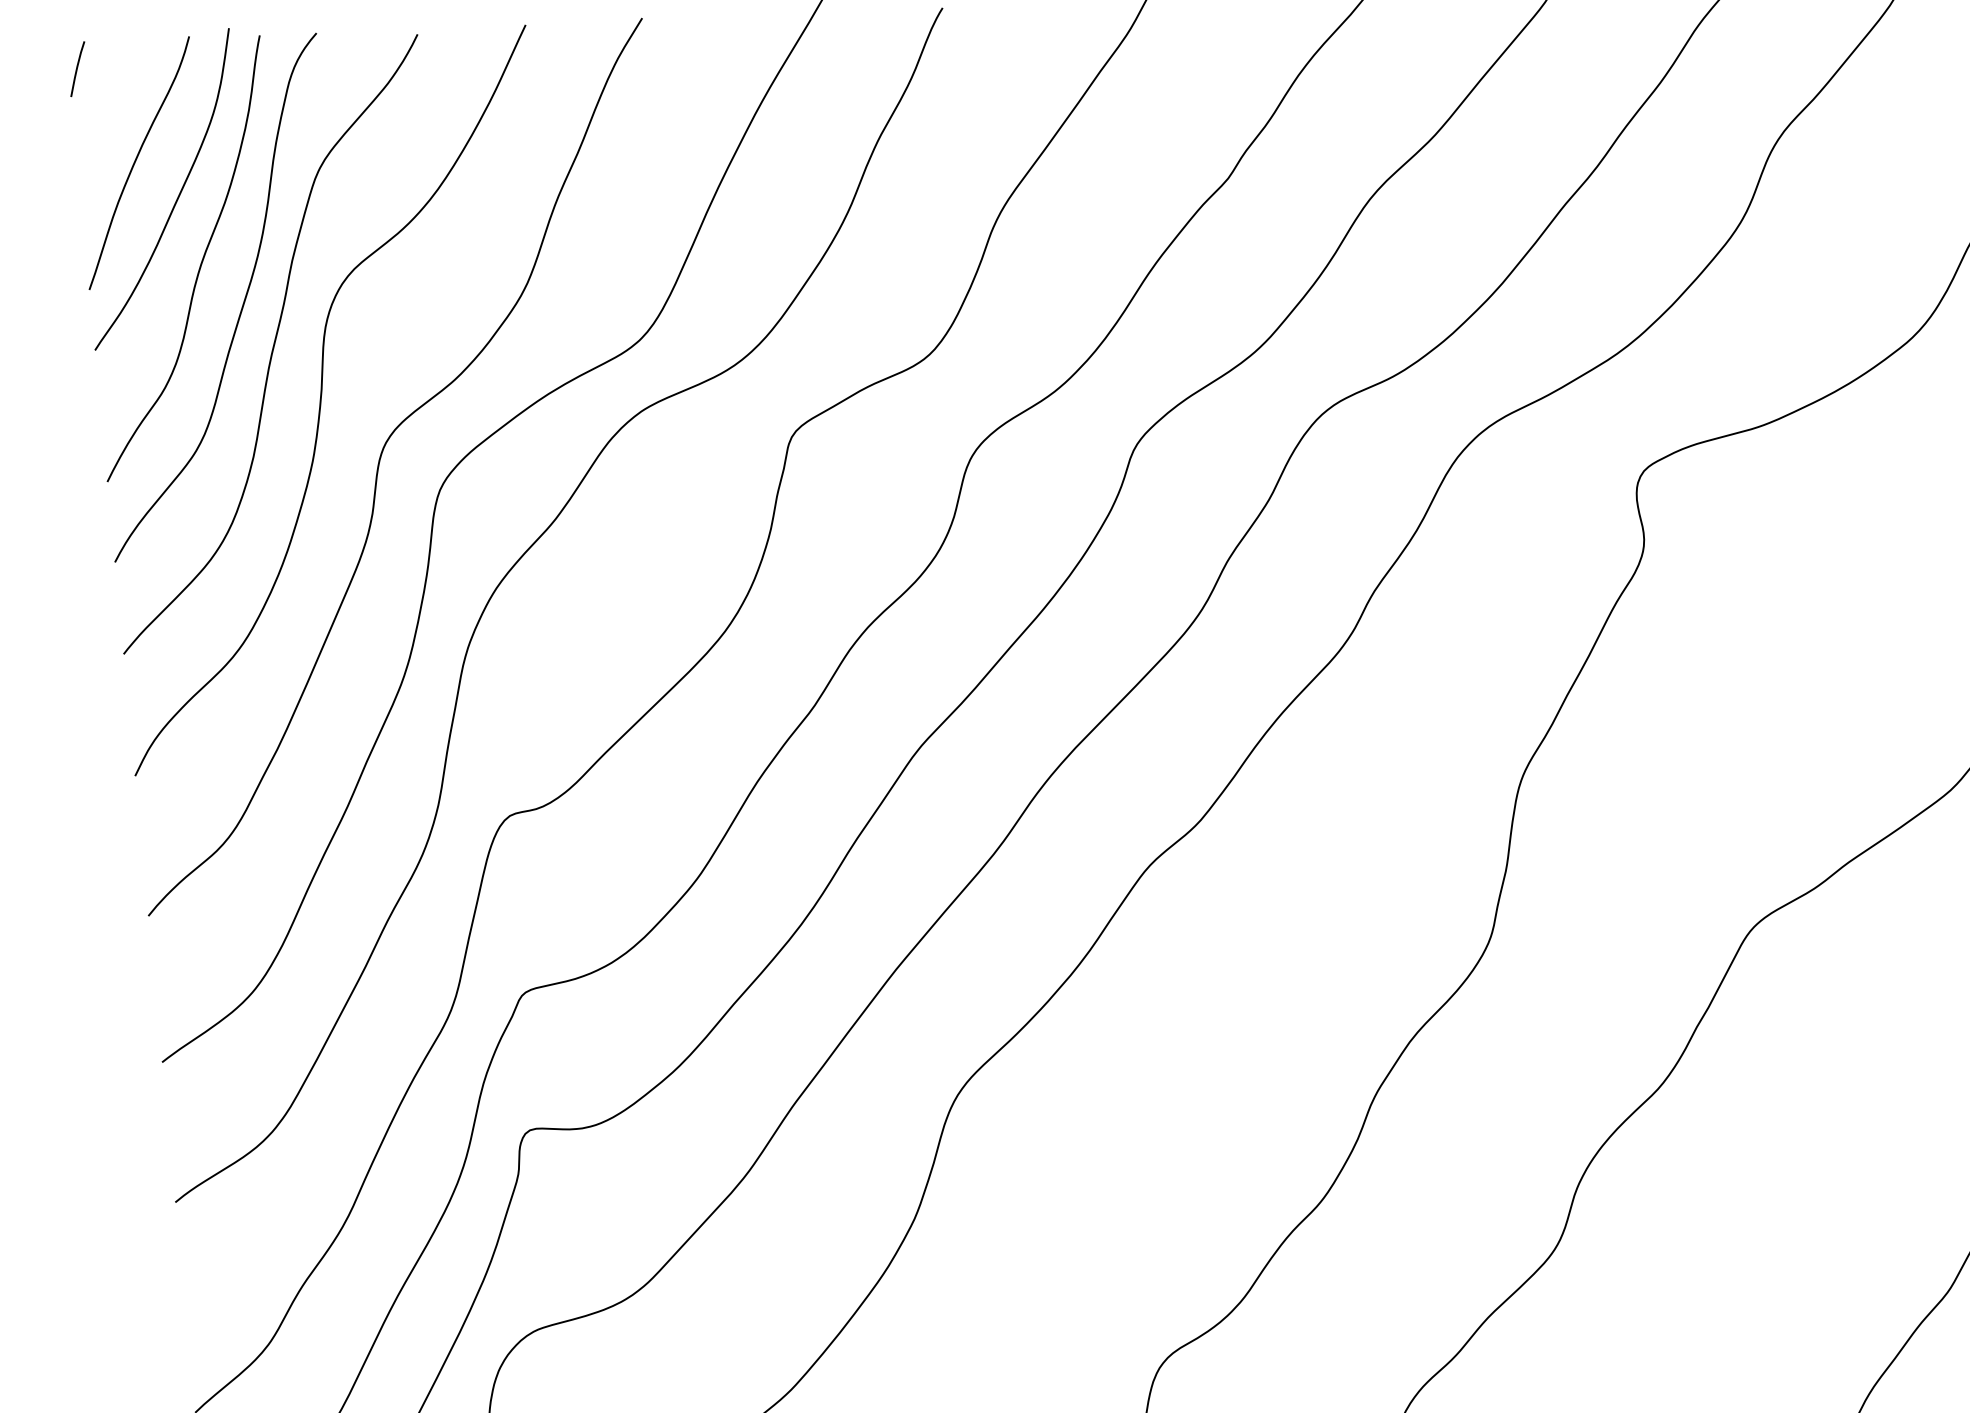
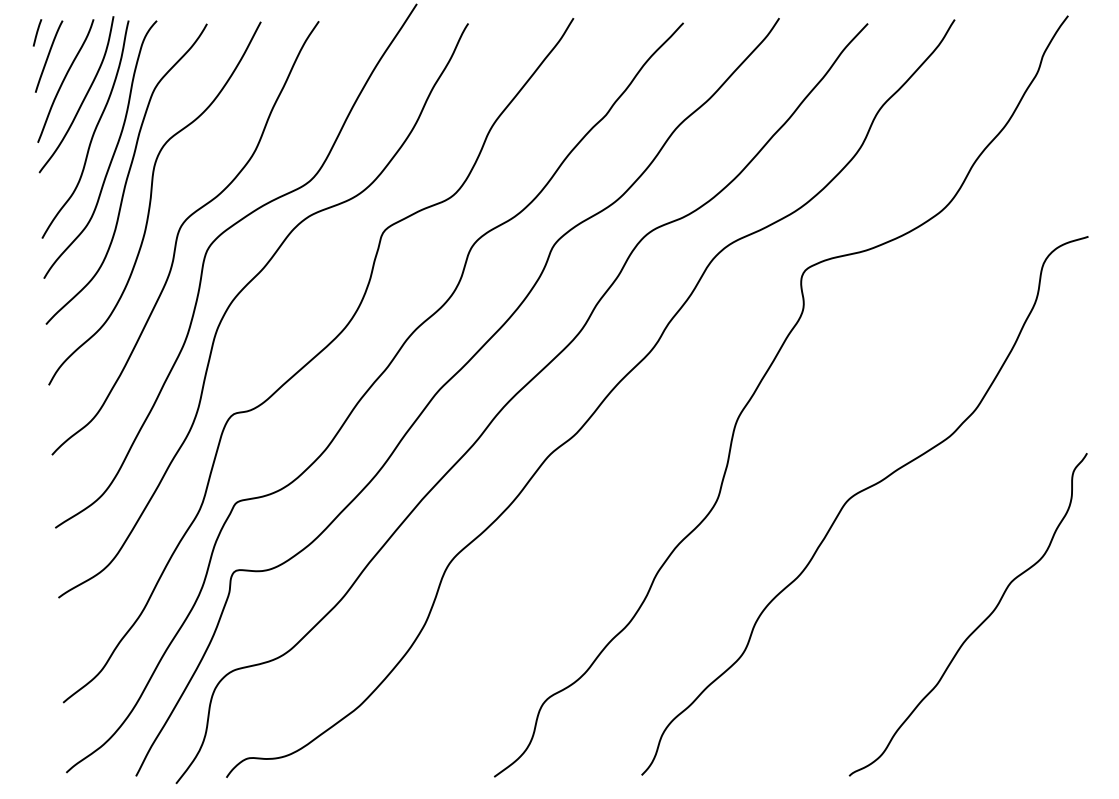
curve: (102, 115) -> (48, 56), added

